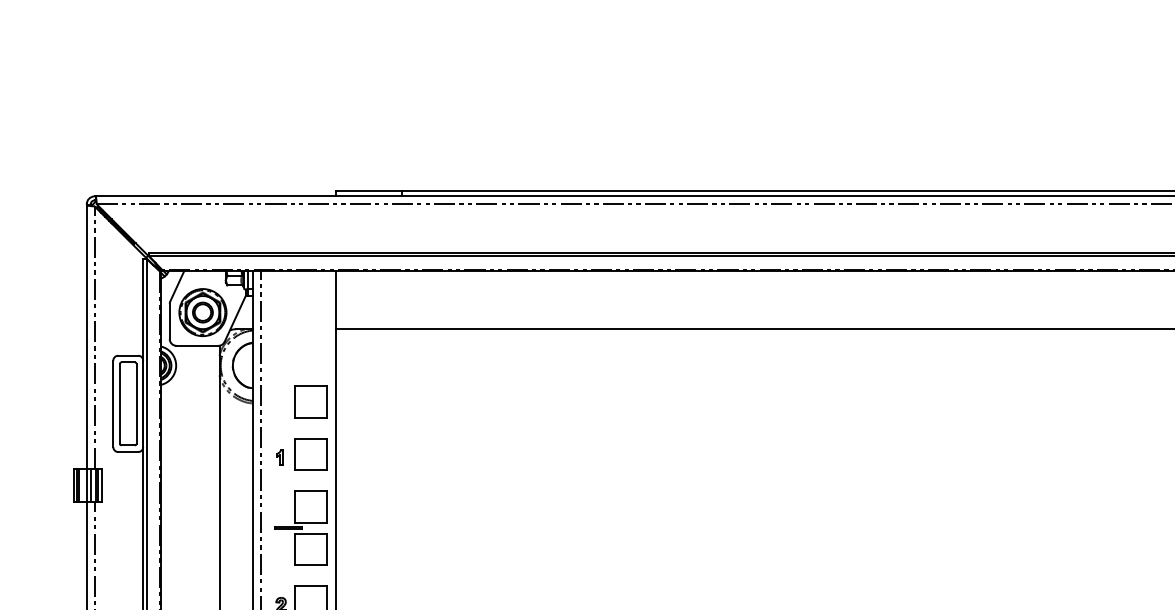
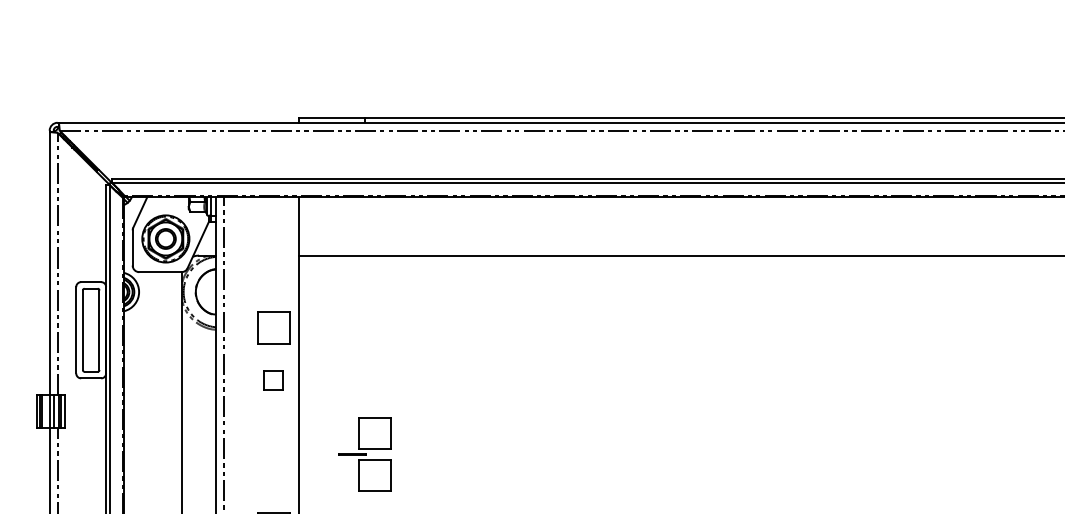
part: (310, 454) -> (273, 380), size x0.6
part: (279, 457) -> (242, 383), removed
part: (300, 527) -> (364, 453), moved

